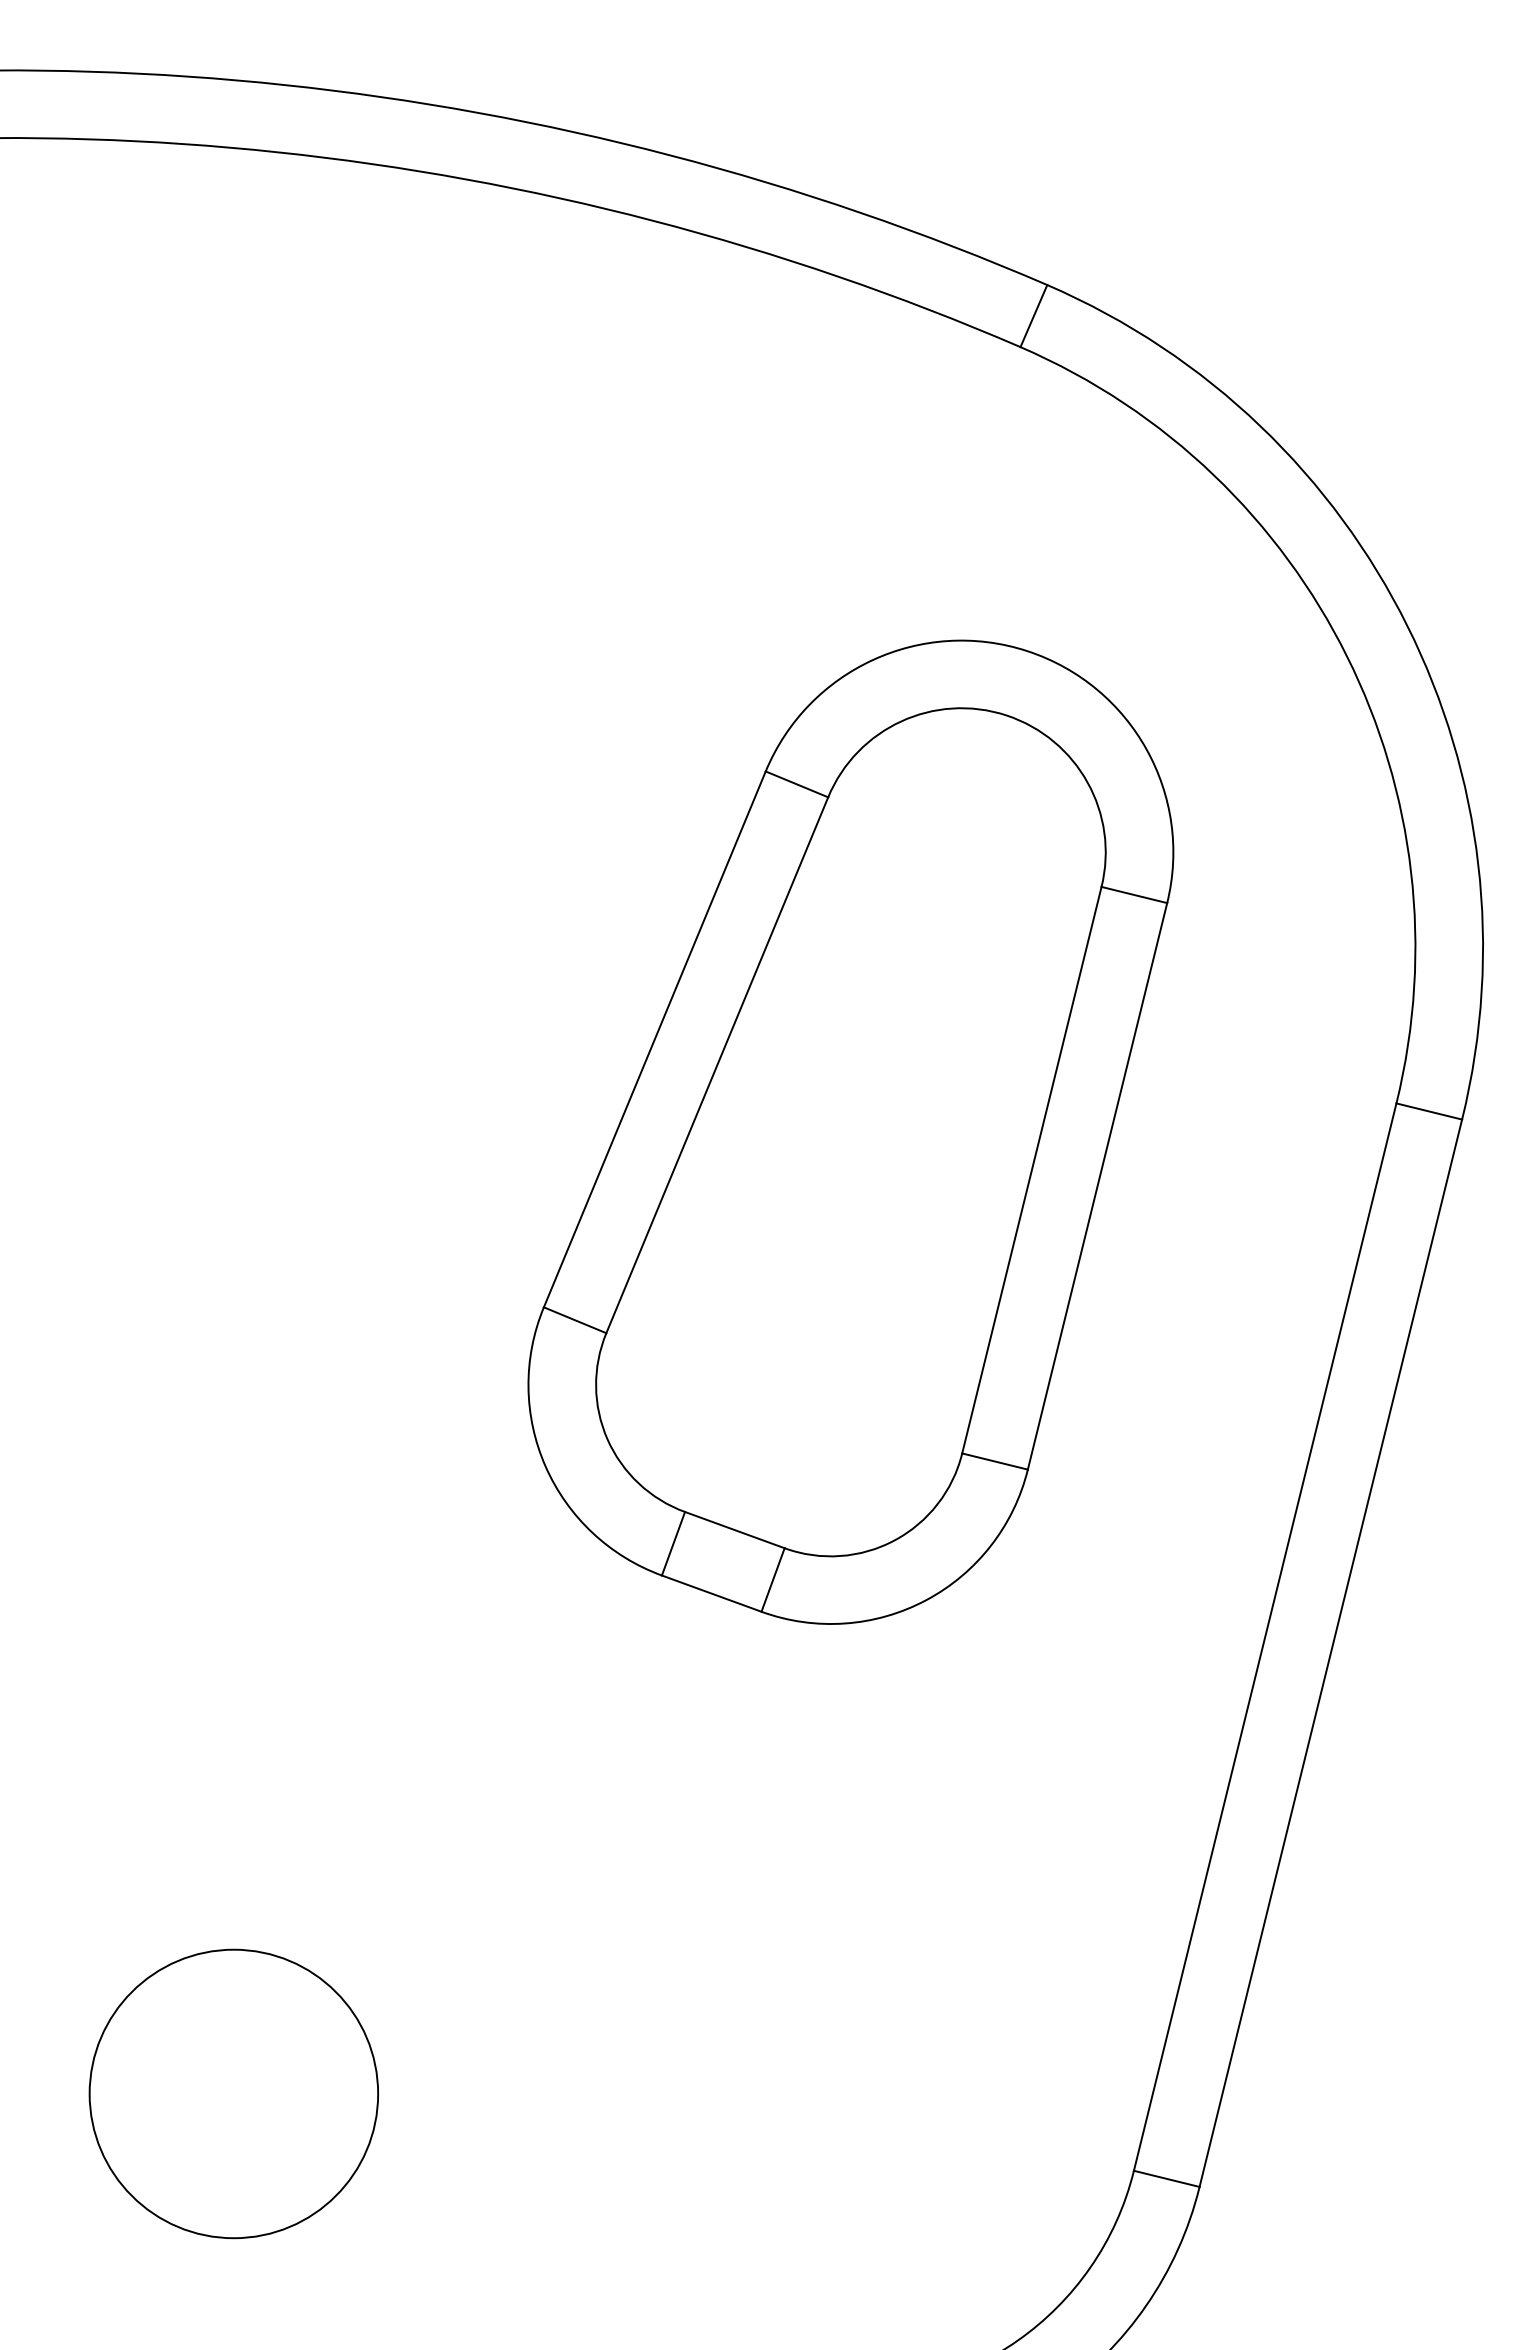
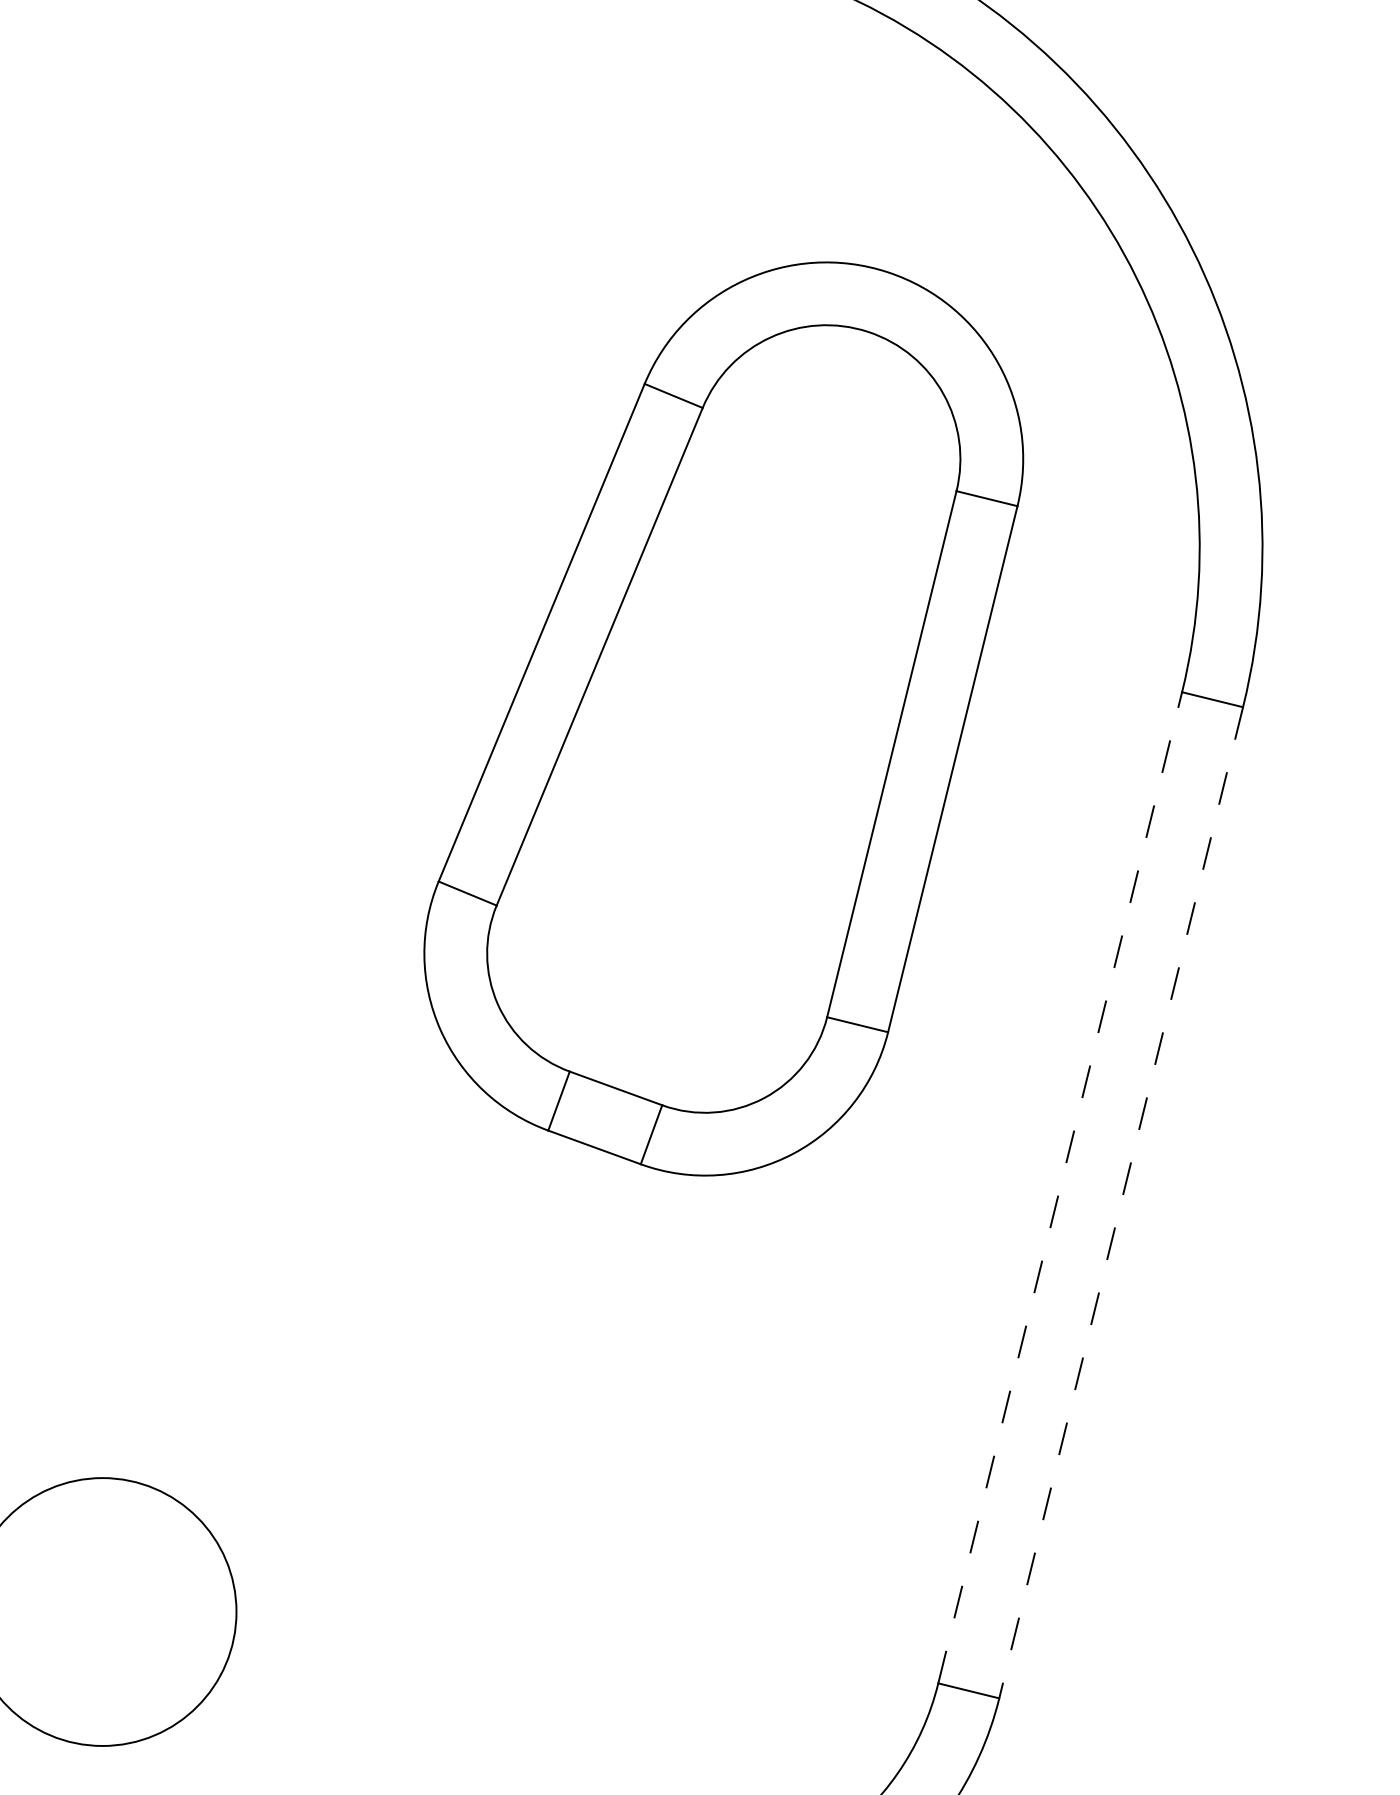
part: (850, 1131) -> (723, 718), moved
line: (1265, 1637) -> (1060, 1188), solid -> dashed
line: (1330, 1653) -> (1120, 1203), solid -> dashed

